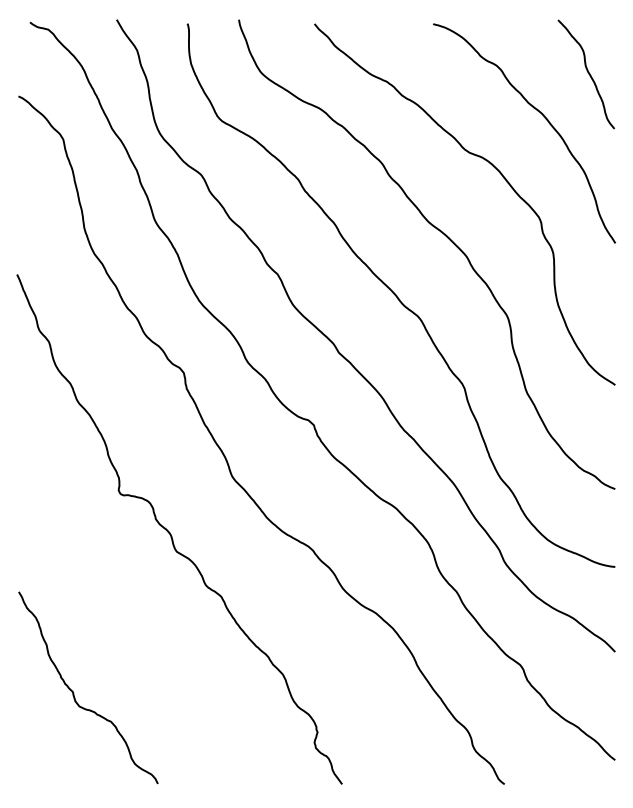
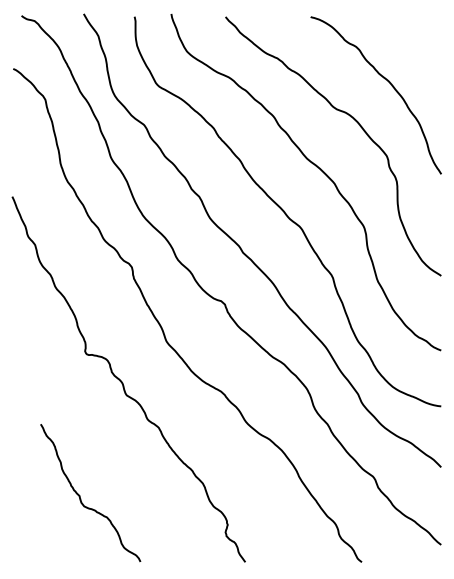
curve: (587, 72) -> (421, 51), removed
curve: (74, 693) -> (80, 497), moved

